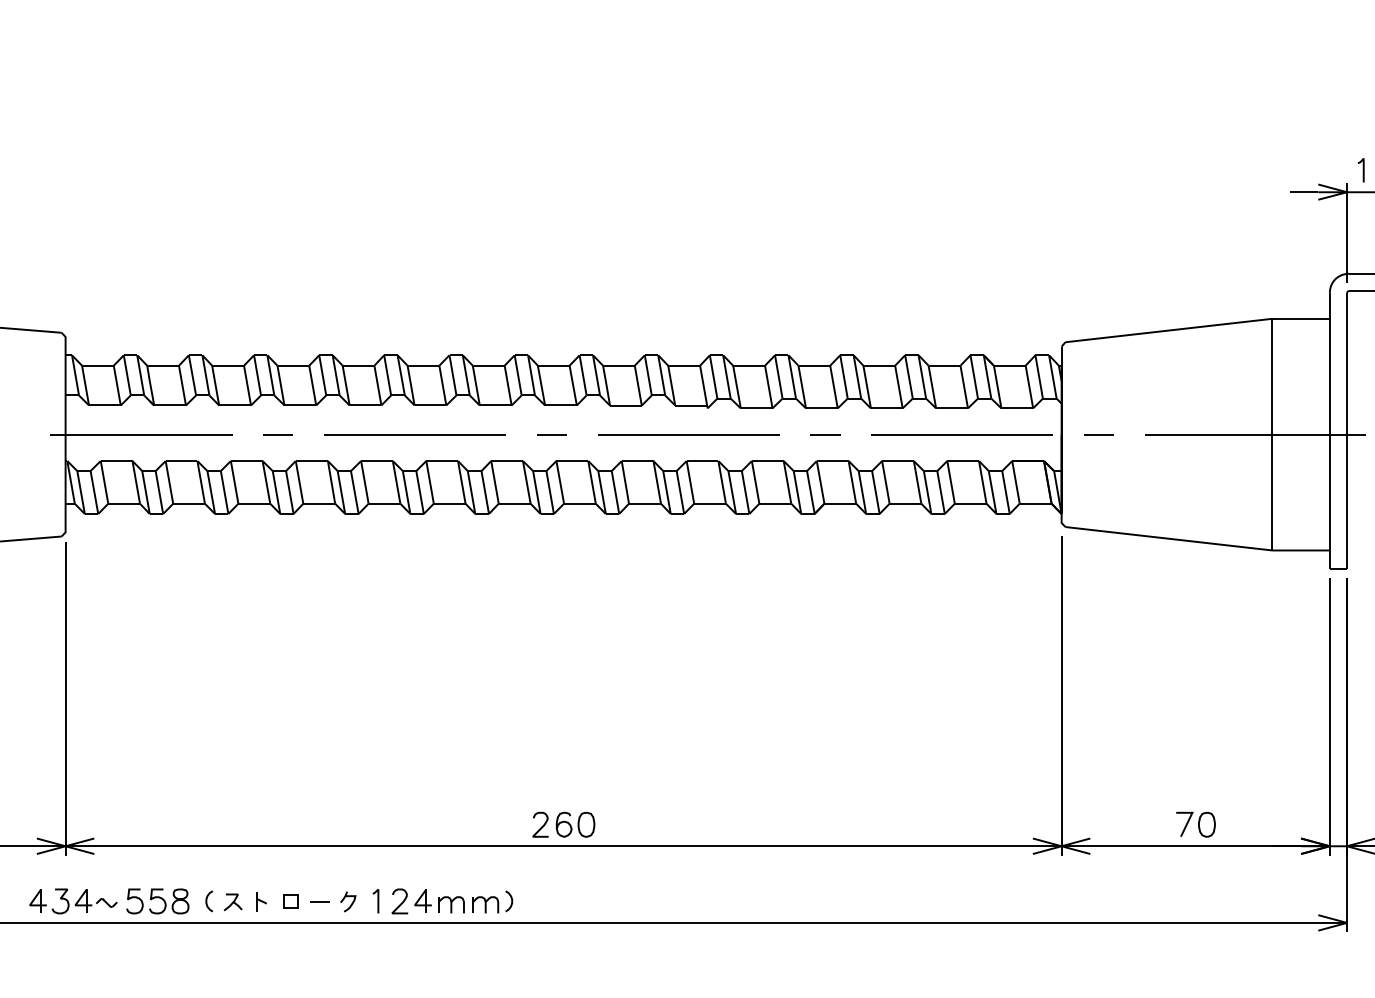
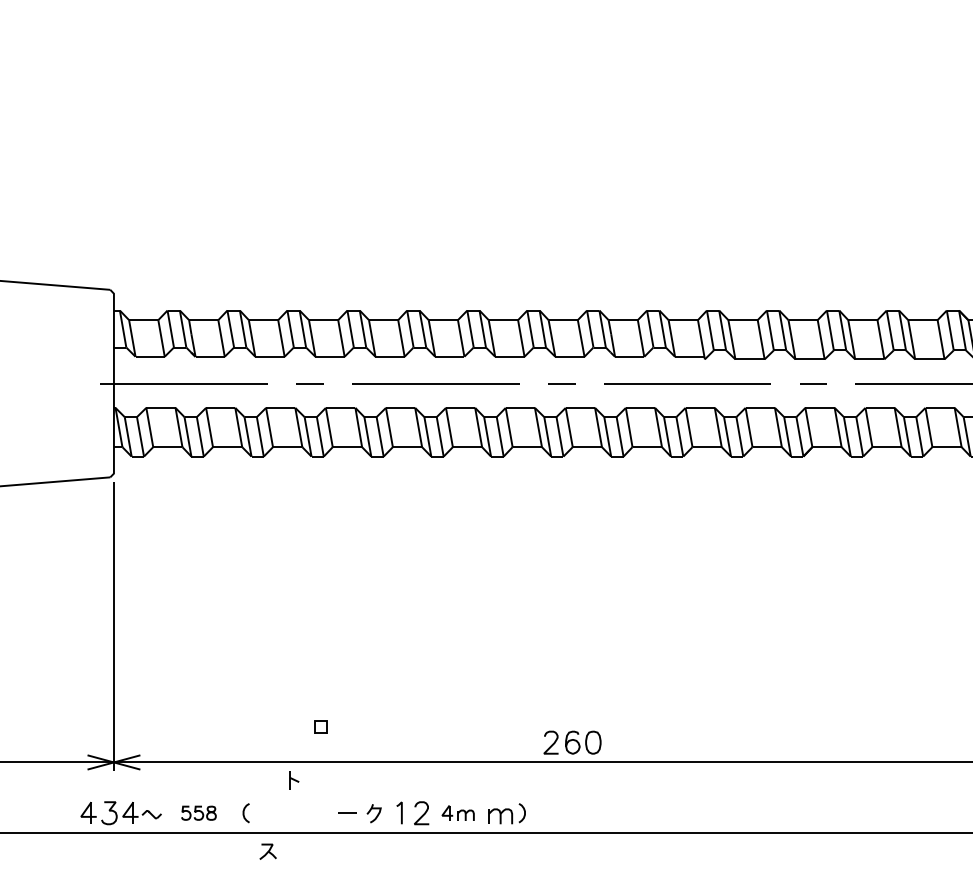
part: (157, 901) -> (198, 813), size x0.6
part: (261, 901) -> (294, 780), moved
part: (290, 901) -> (320, 726), moved
part: (439, 901) -> (458, 813), size x0.7
part: (233, 902) -> (268, 851), moved

